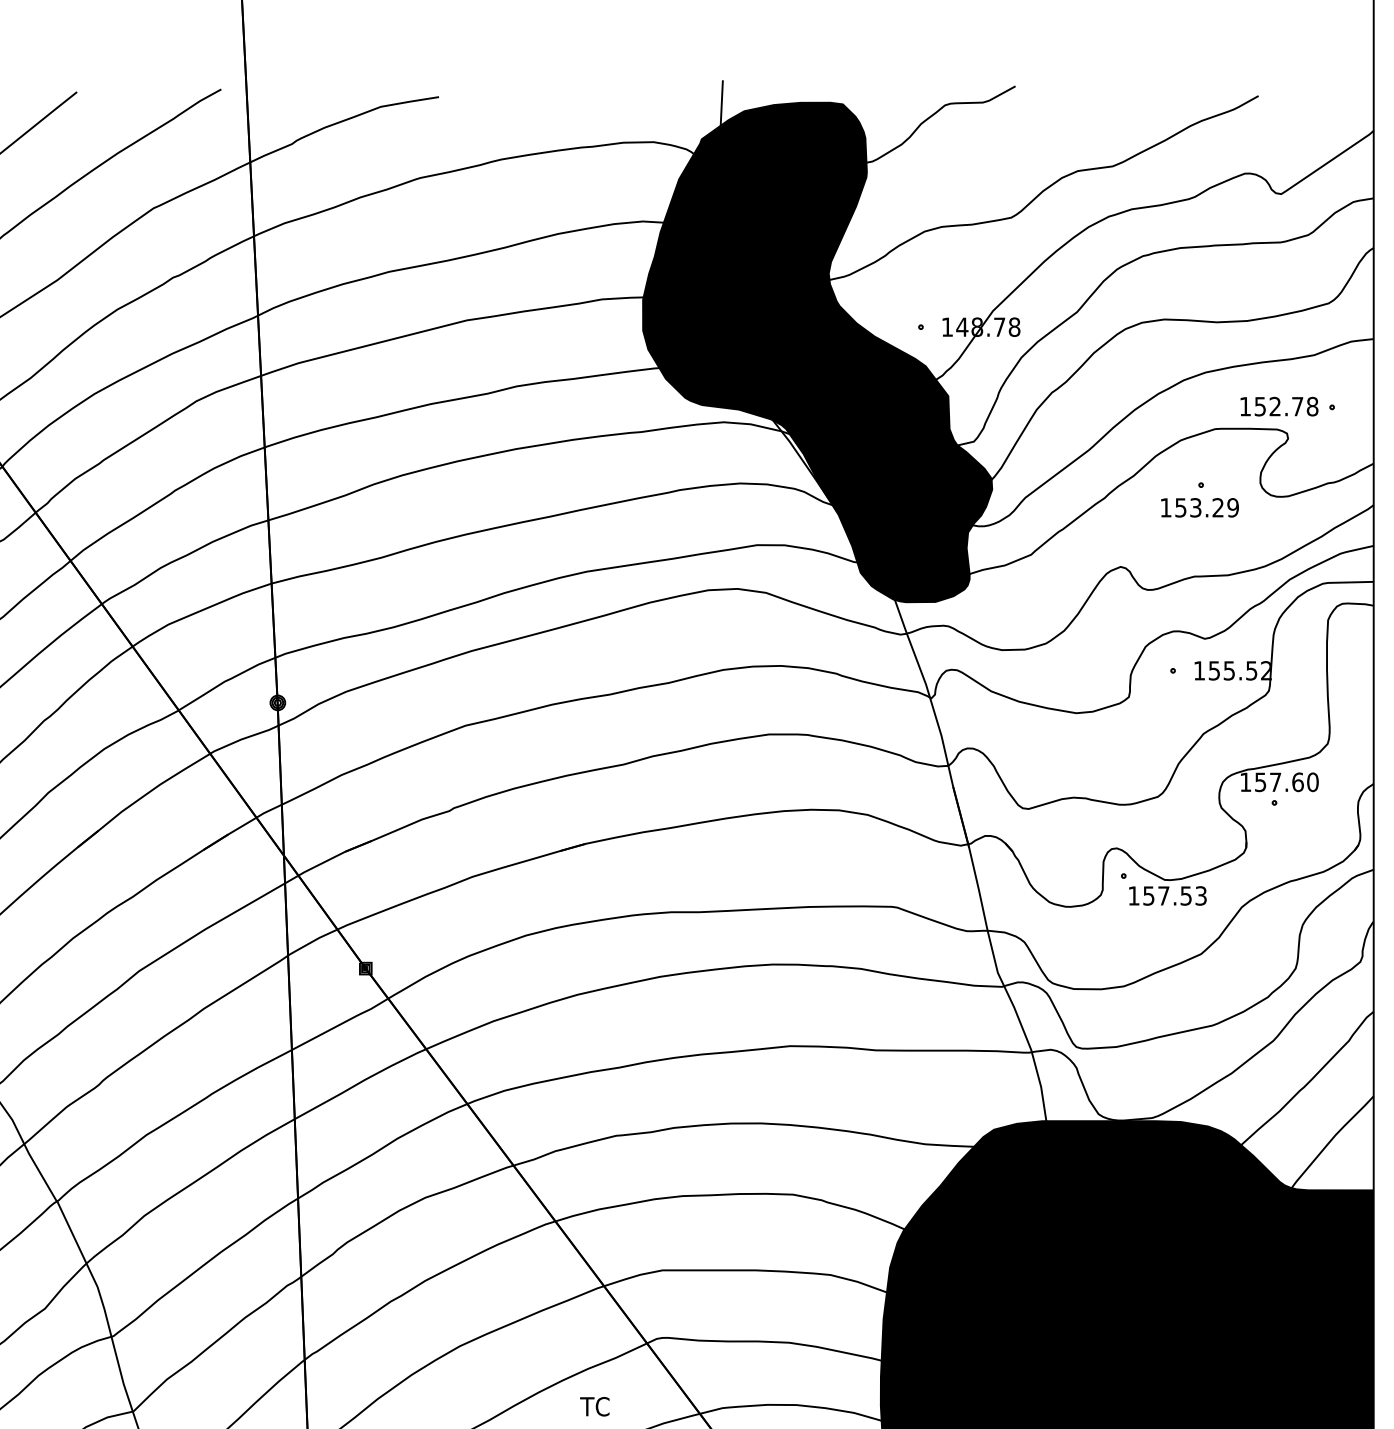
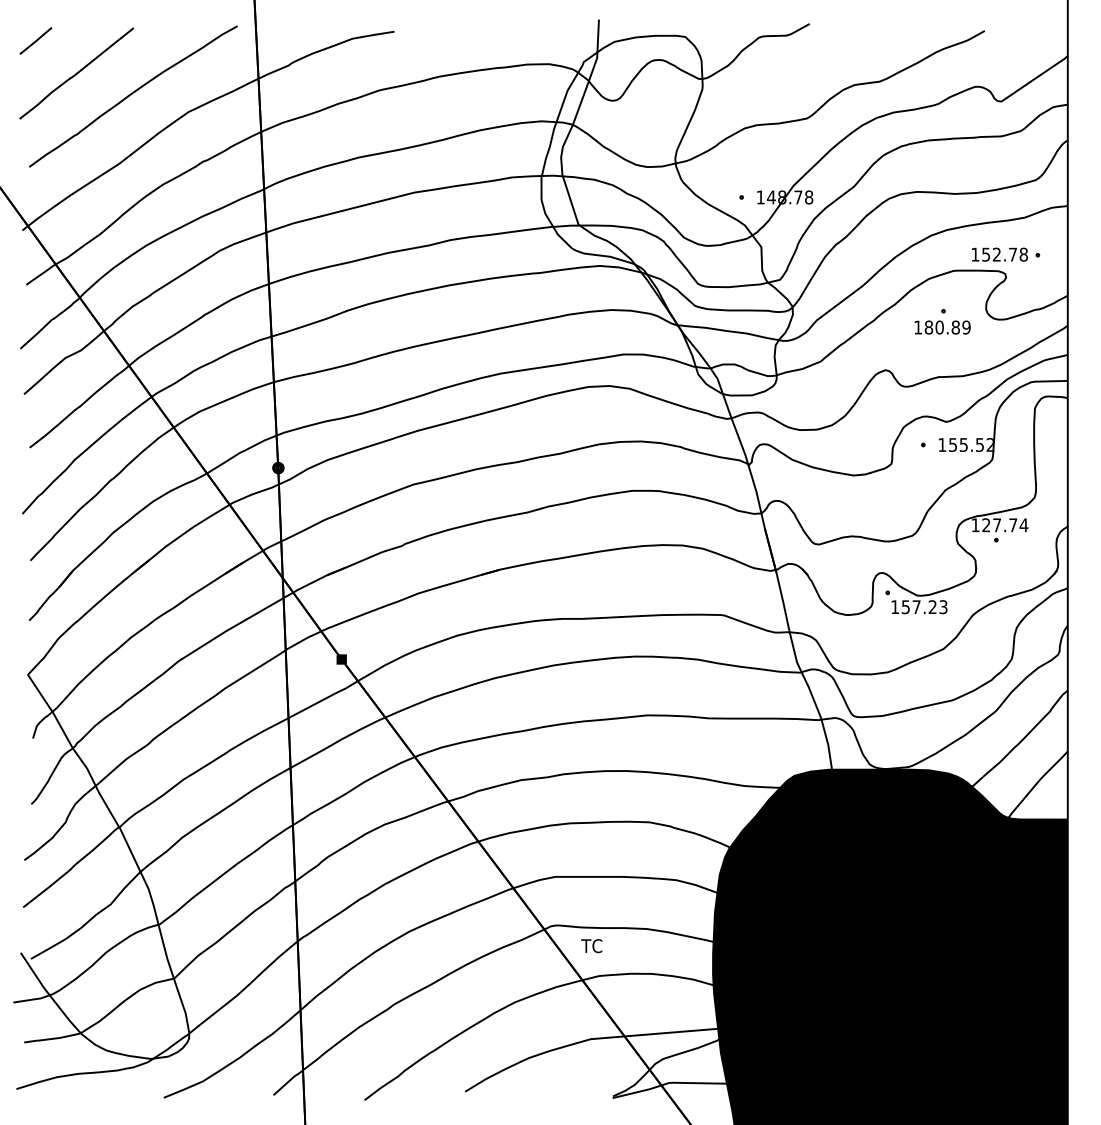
fill: (816, 352) -> (666, 215), removed
text: (1198, 507) -> (941, 327), 153.29 -> 180.89
text: (1287, 782) -> (1005, 525), 157.60 -> 127.74
text: (1185, 896) -> (932, 607), 157.53 -> 157.23
text: (594, 1407) -> (591, 946), moved

